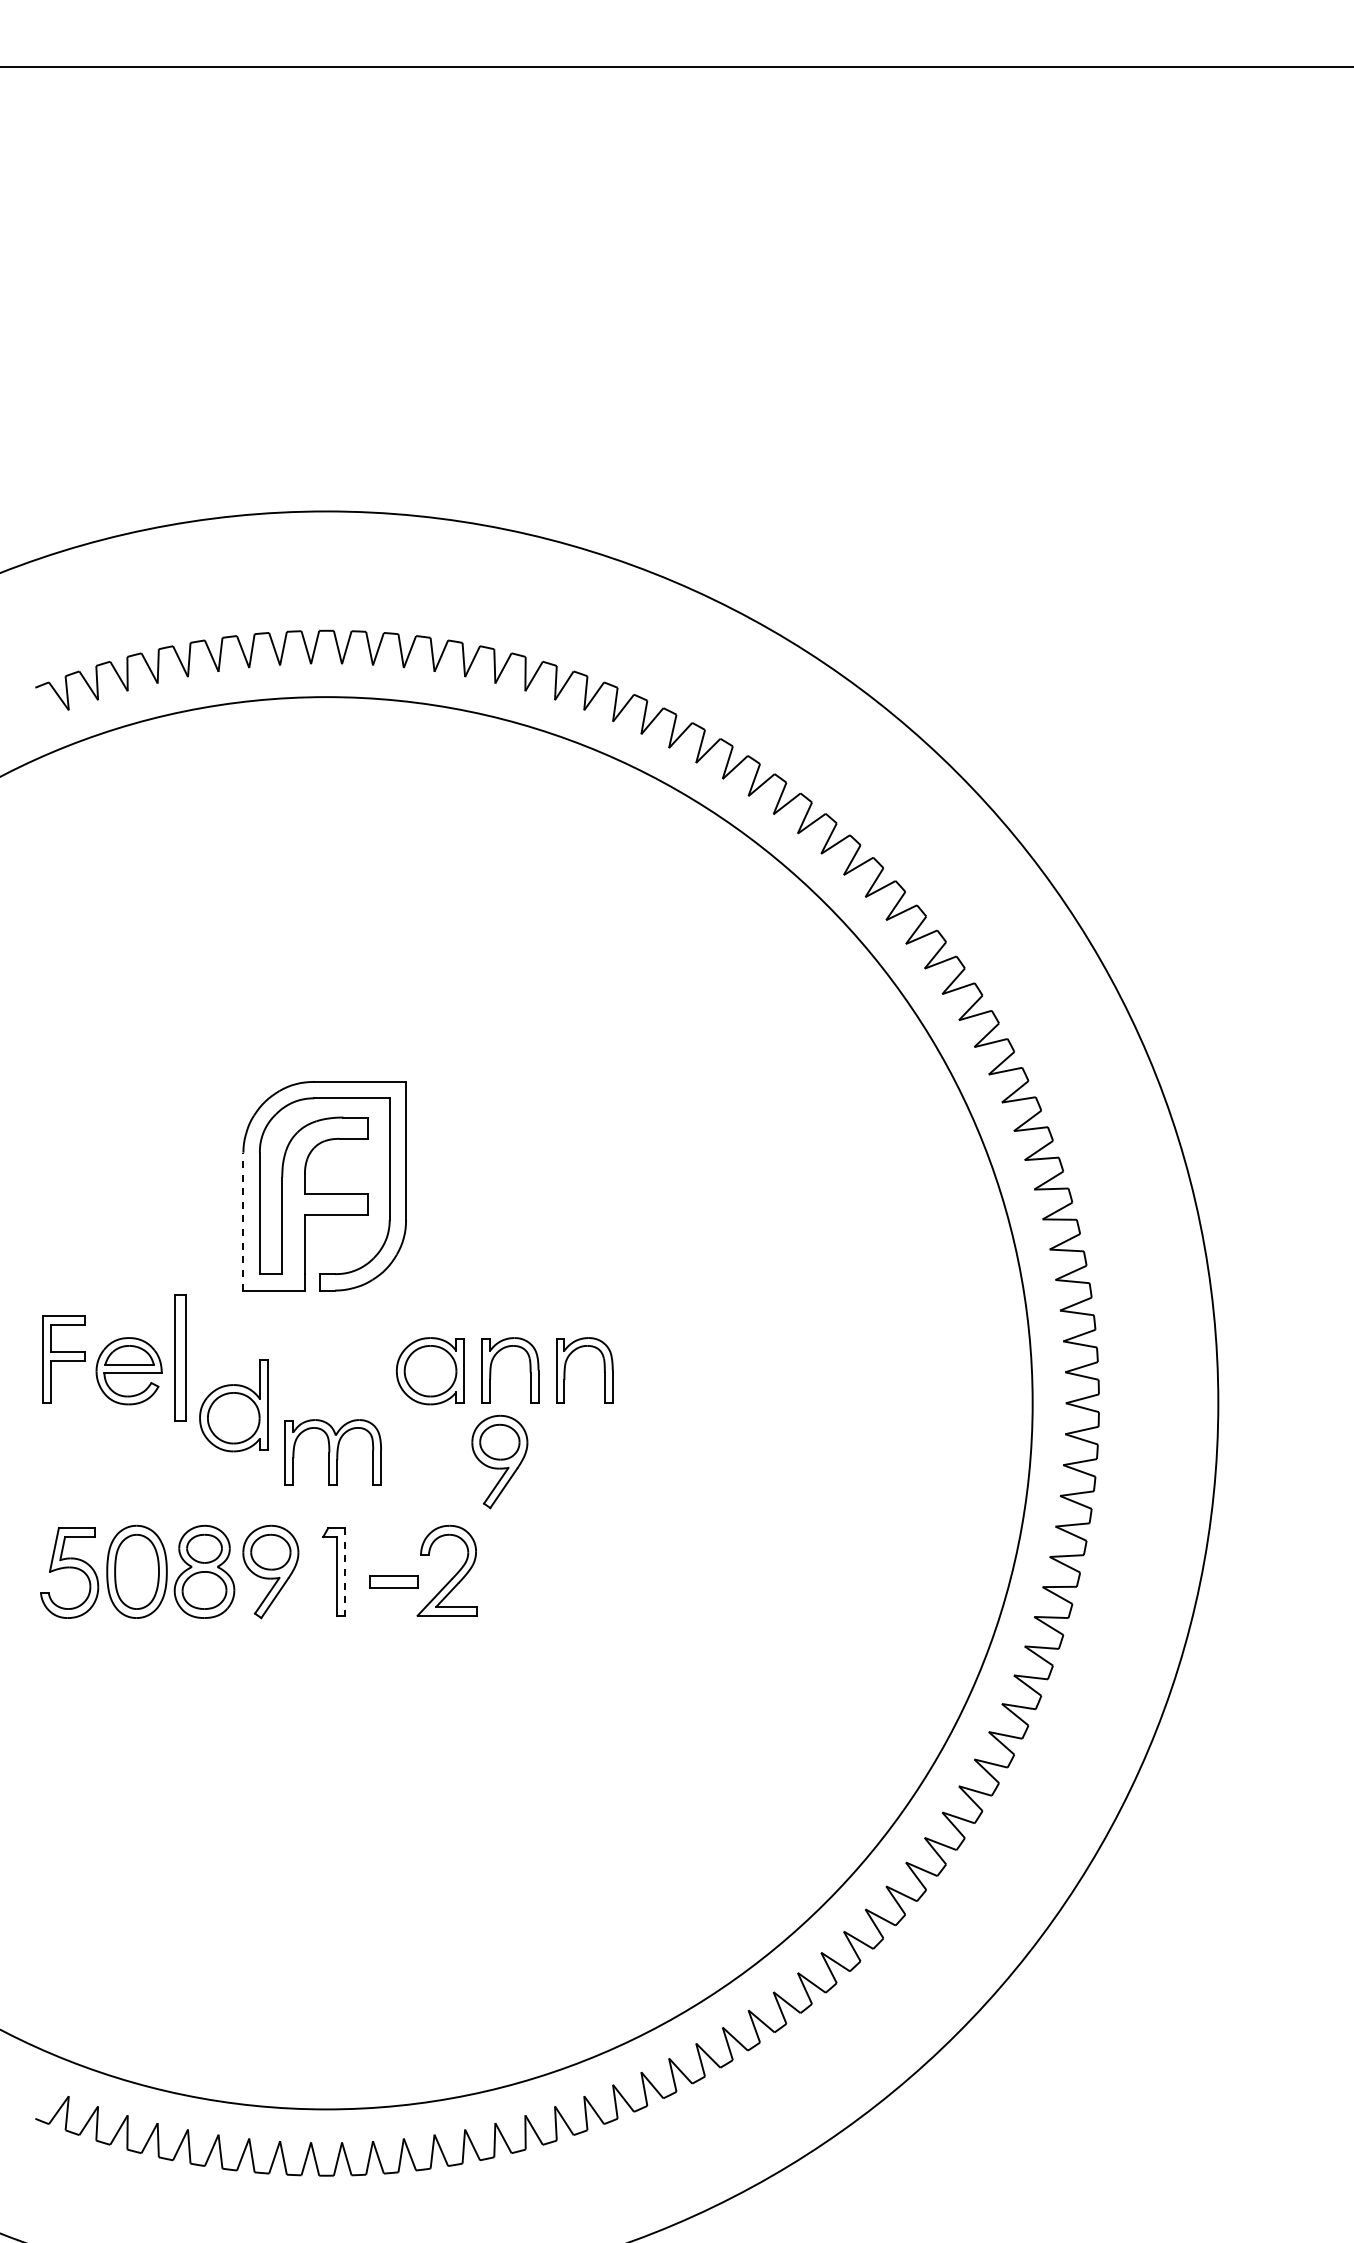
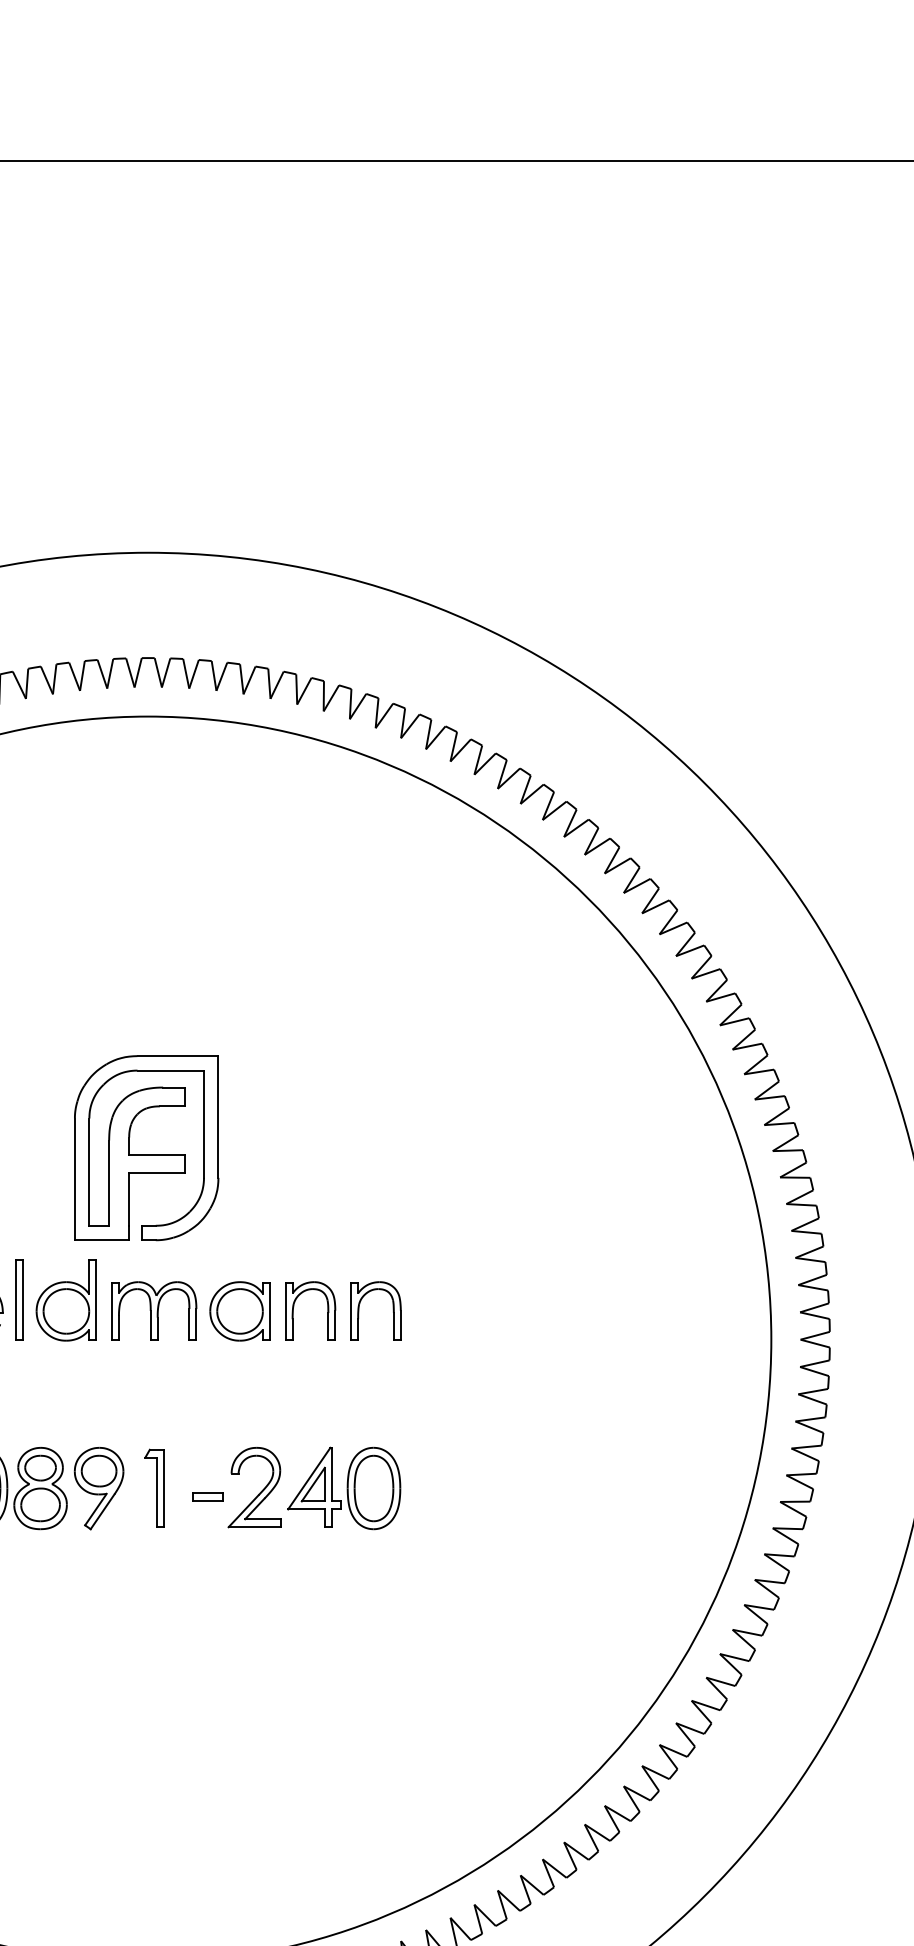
line: (243, 1221) -> (74, 1179), dashed -> solid
part: (179, 1357) -> (18, 1299), size x0.71
part: (233, 1405) -> (66, 1300), moved
part: (332, 1452) -> (153, 1310), moved
part: (499, 1461) -> (300, 1391), removed
line: (344, 1571) -> (164, 1488), dashed -> solid
part: (548, 1571) -> (344, 1488), added
part: (393, 1582) -> (207, 1497), size x0.71

